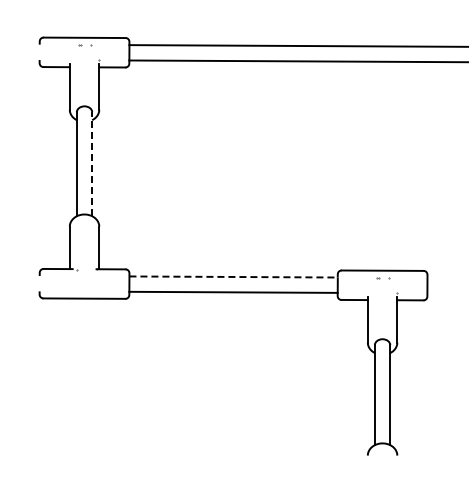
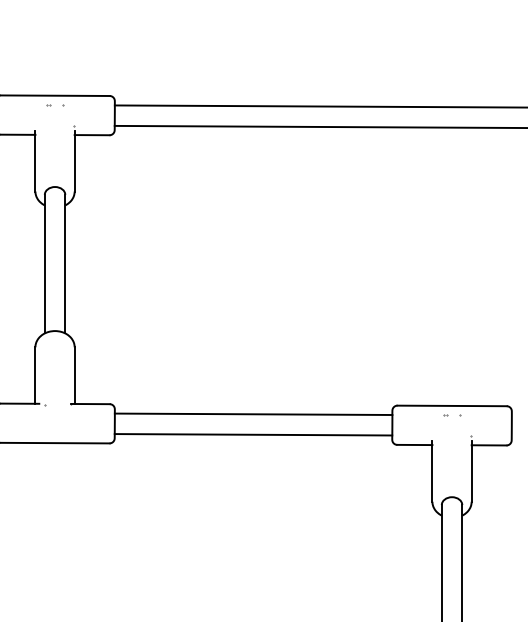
line: (92, 163) -> (65, 263), dashed -> solid
line: (234, 276) -> (254, 413), dashed -> solid

